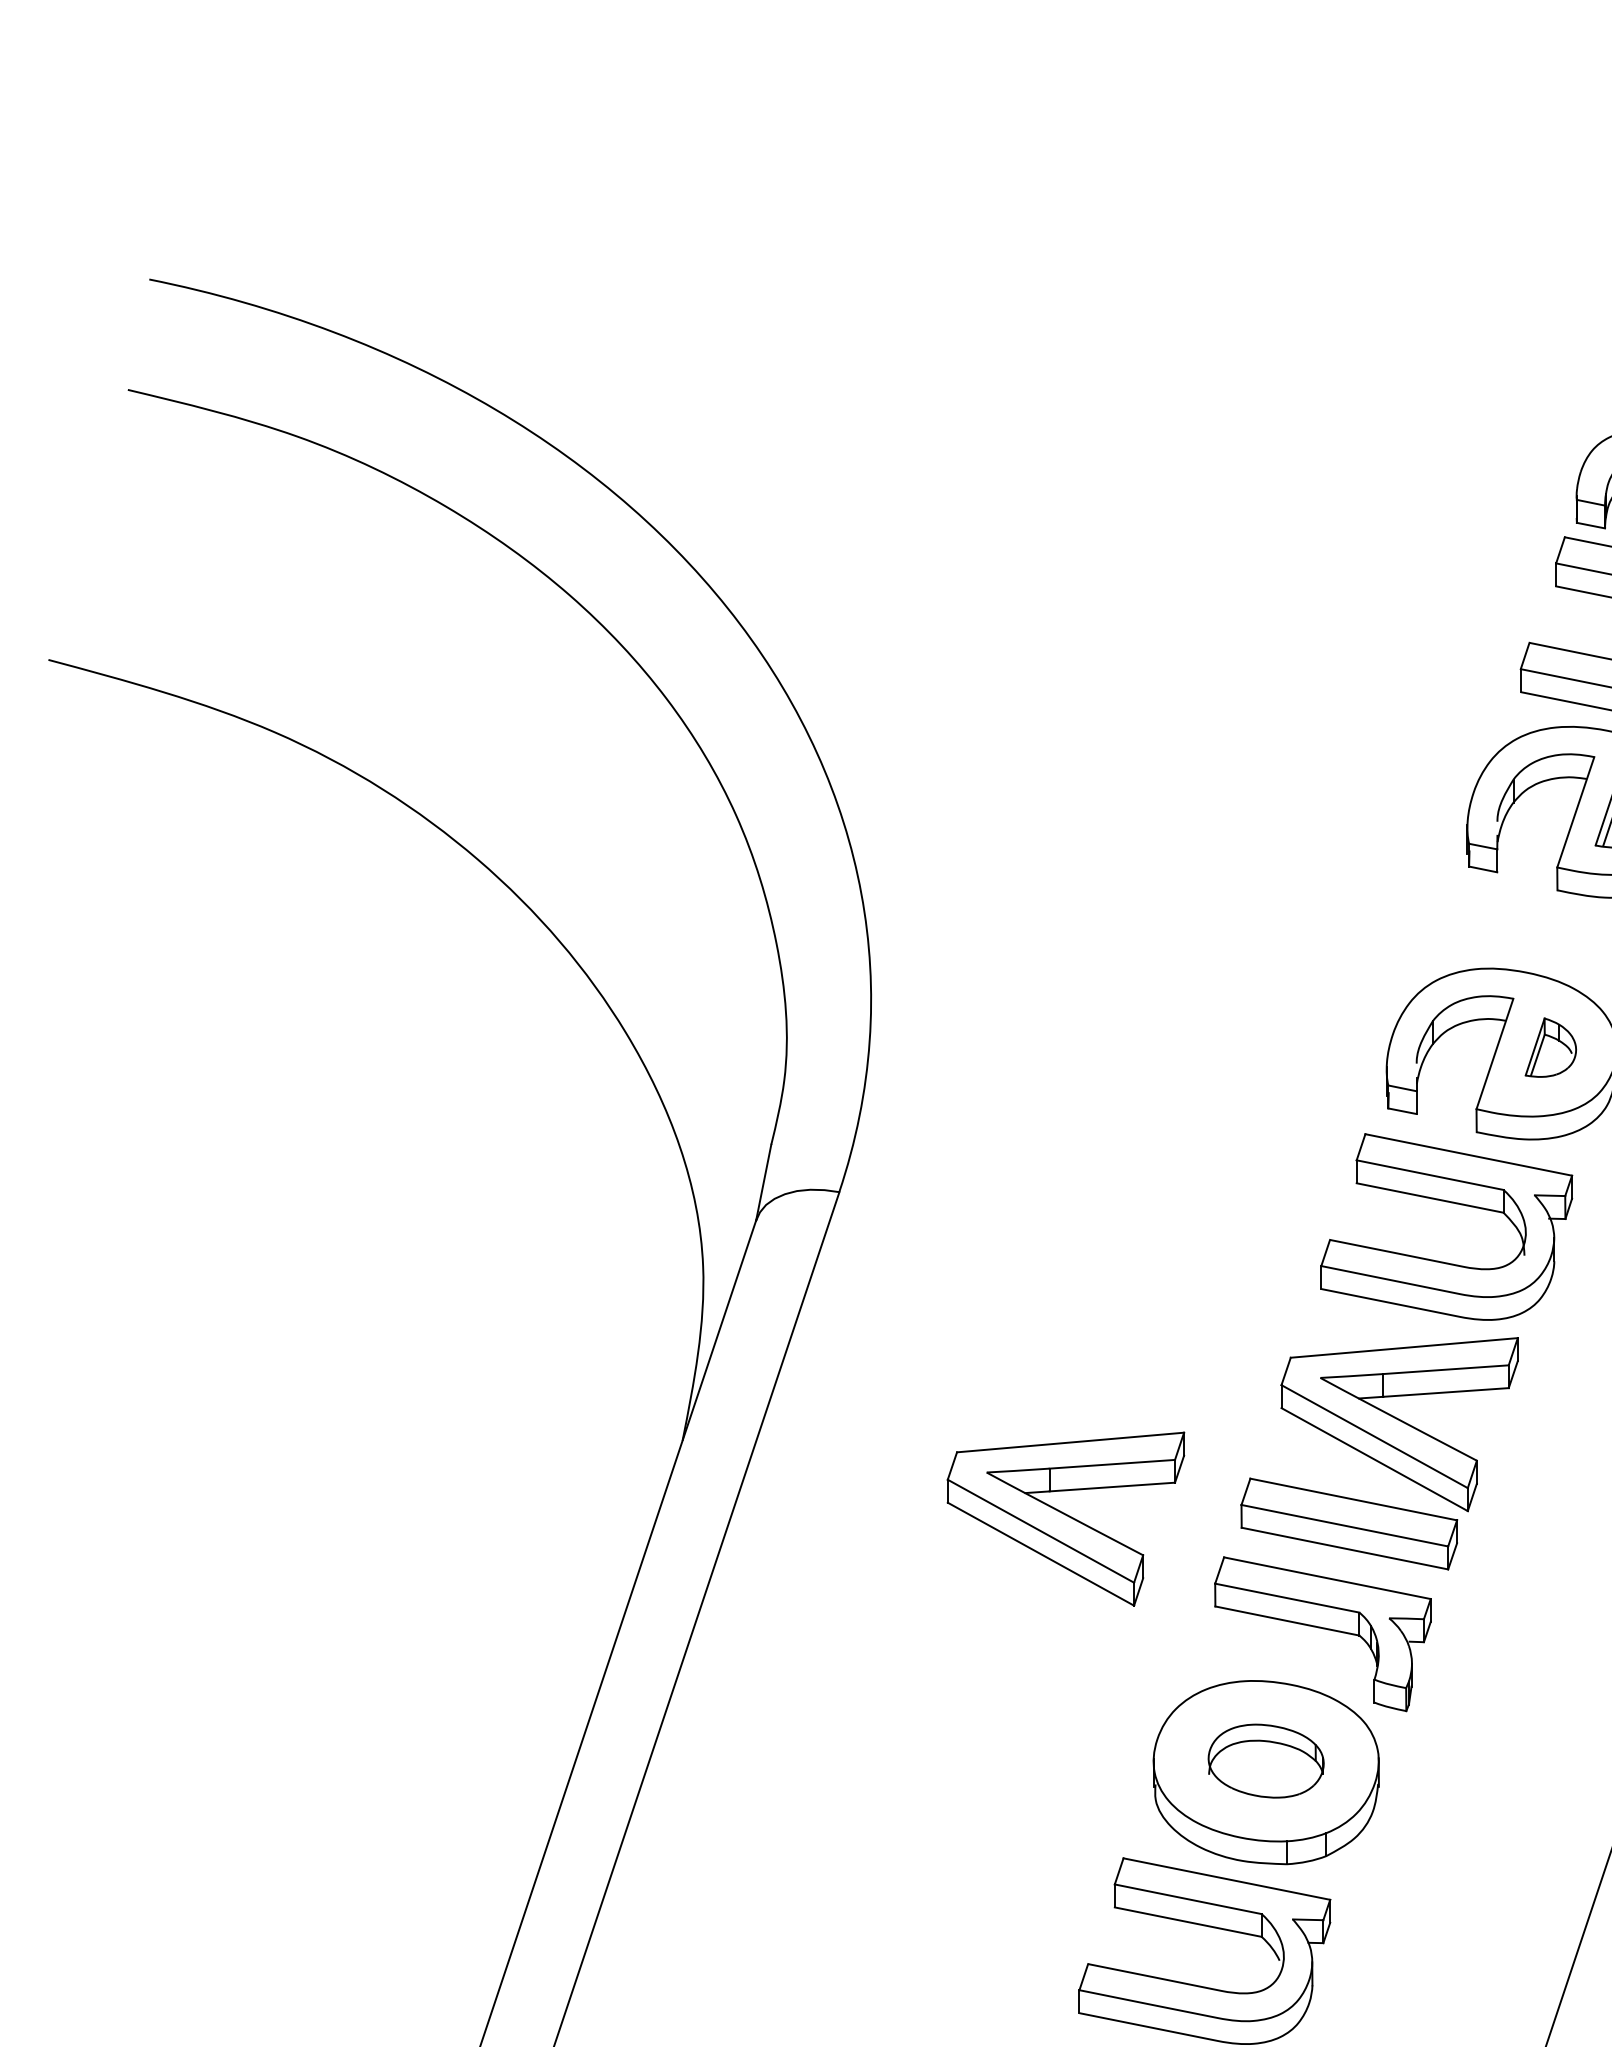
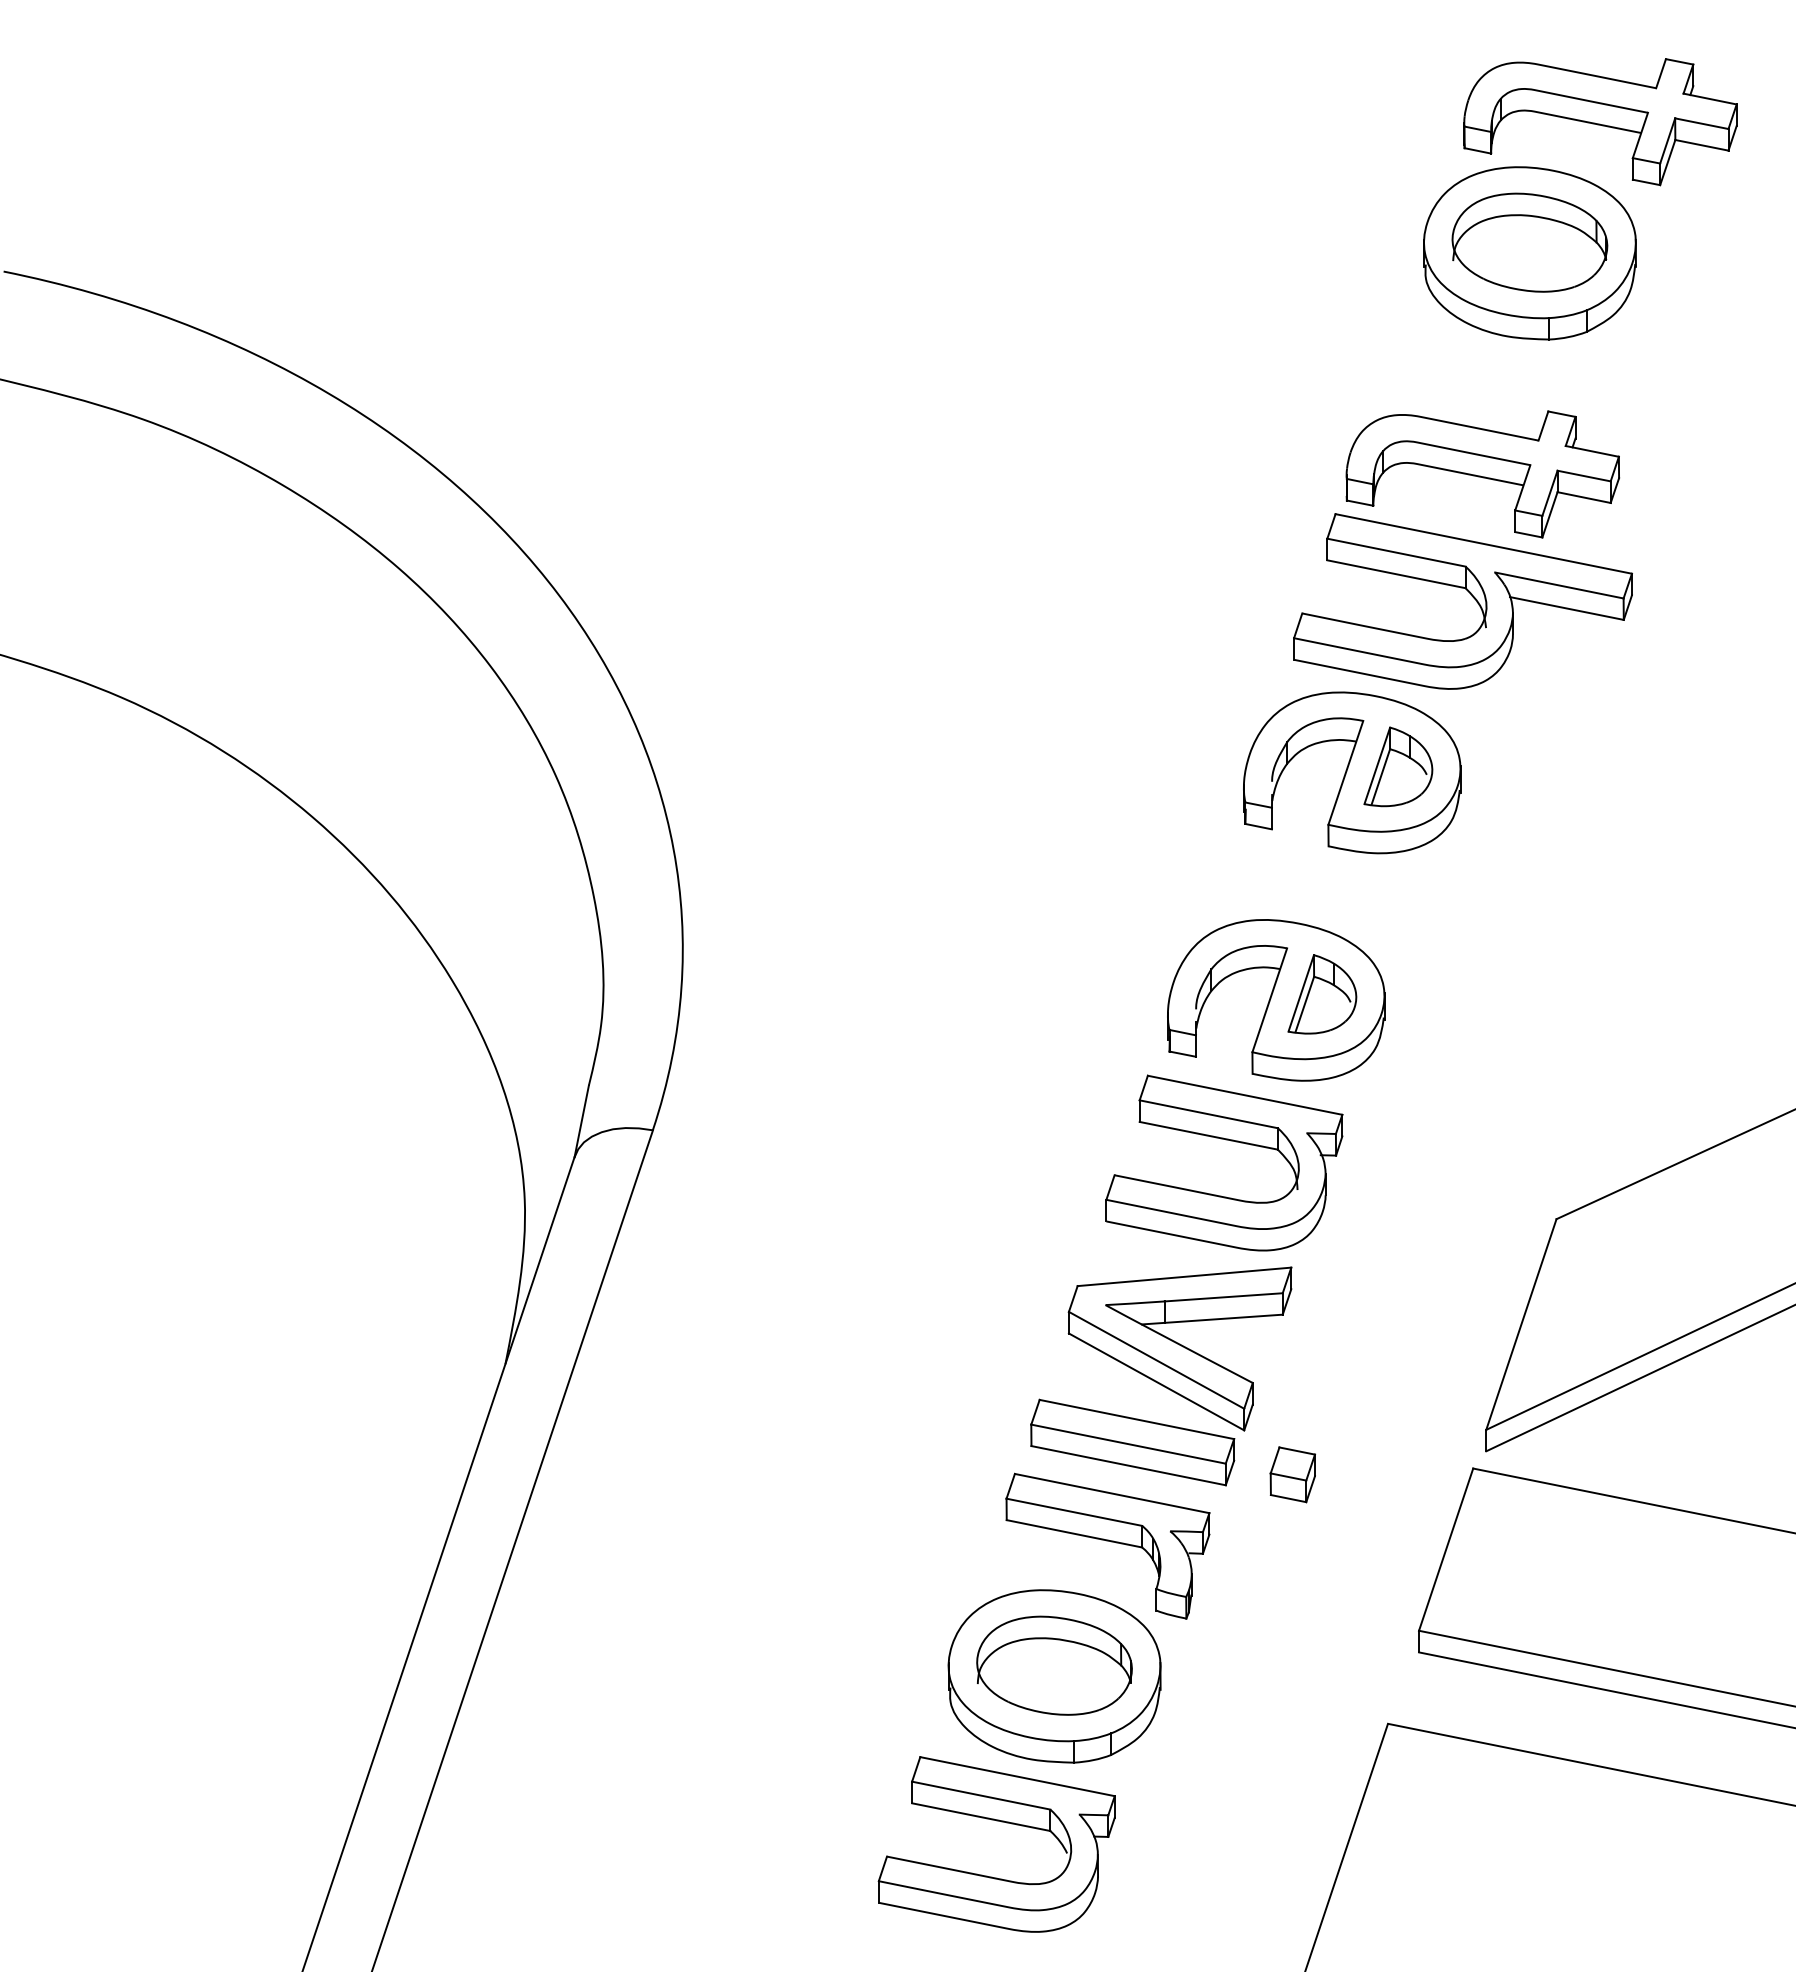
part: (1550, 1047) -> (1322, 994), size x1.43
part: (1065, 1518) -> (865, 1437), removed
part: (1519, 1557) -> (1292, 1474), added
part: (1266, 1760) -> (1054, 1665), size x1.43

